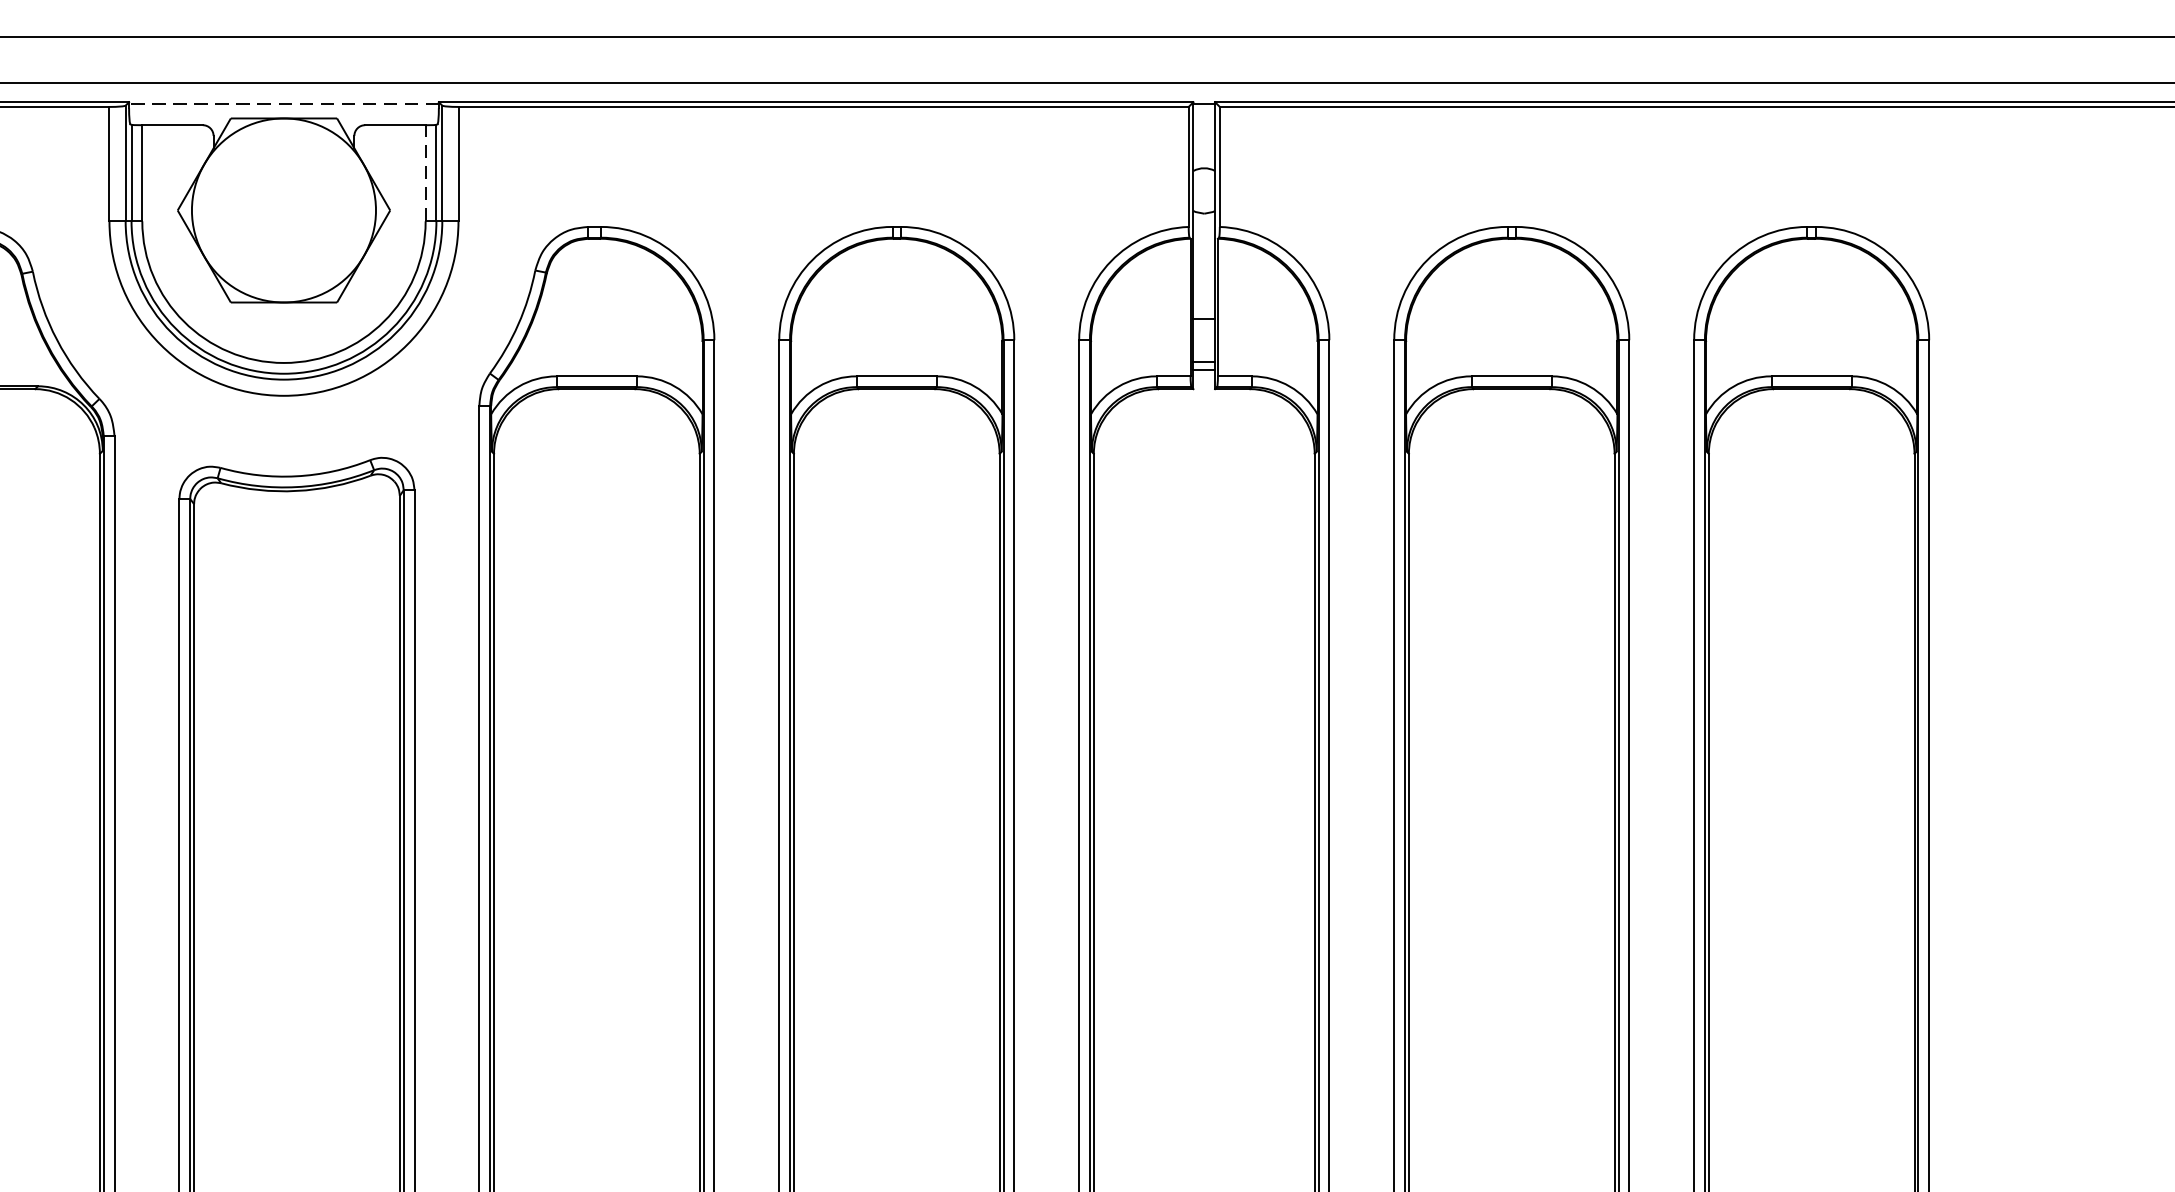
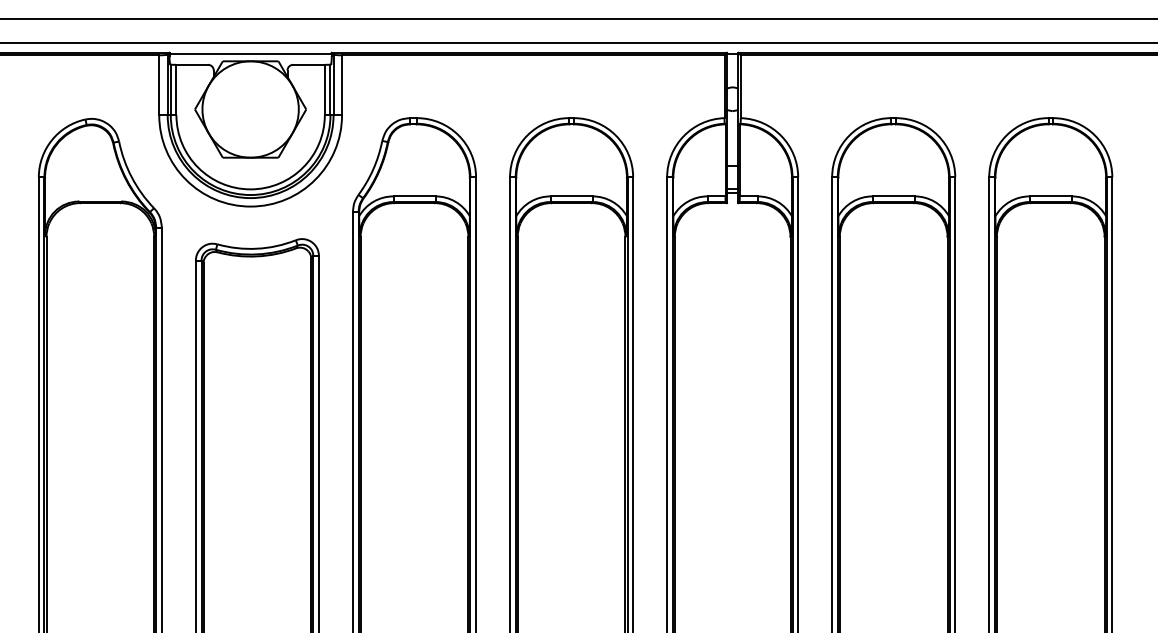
line: (283, 103) -> (250, 53), dashed -> solid
line: (424, 172) -> (324, 89), dashed -> solid

